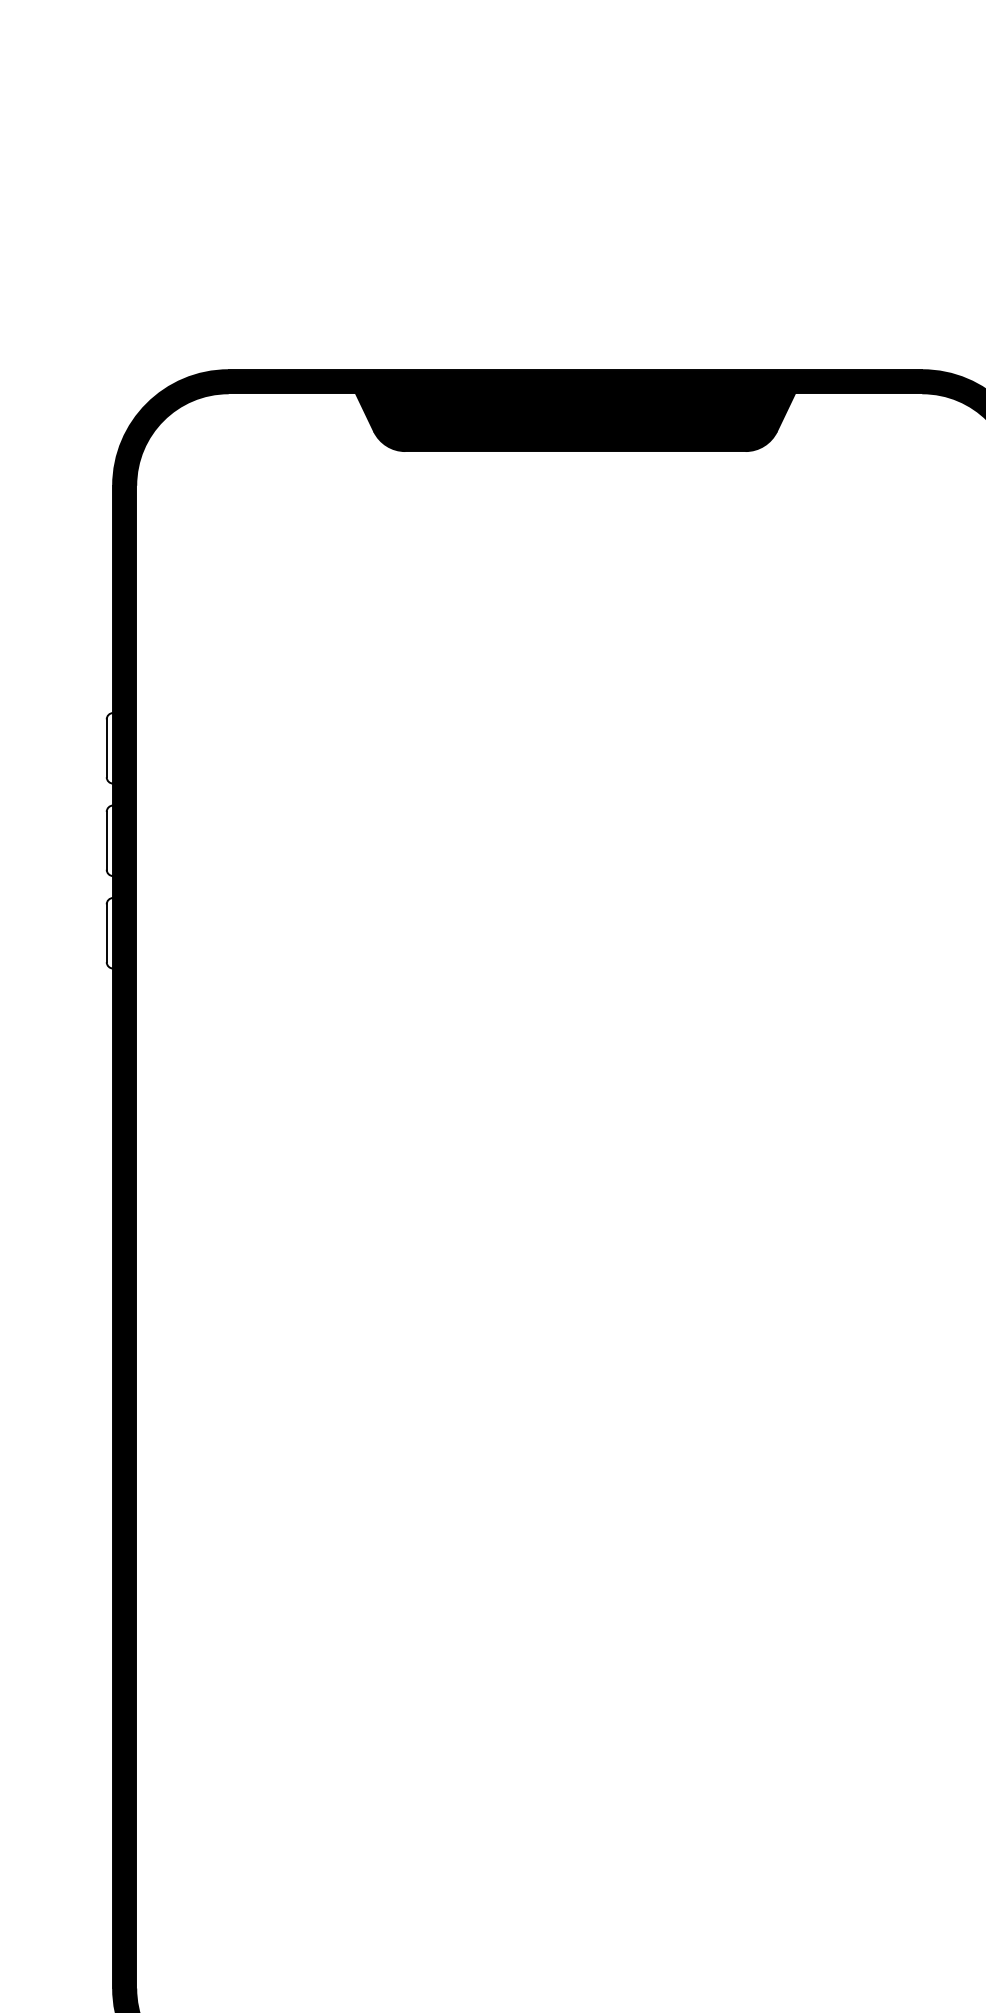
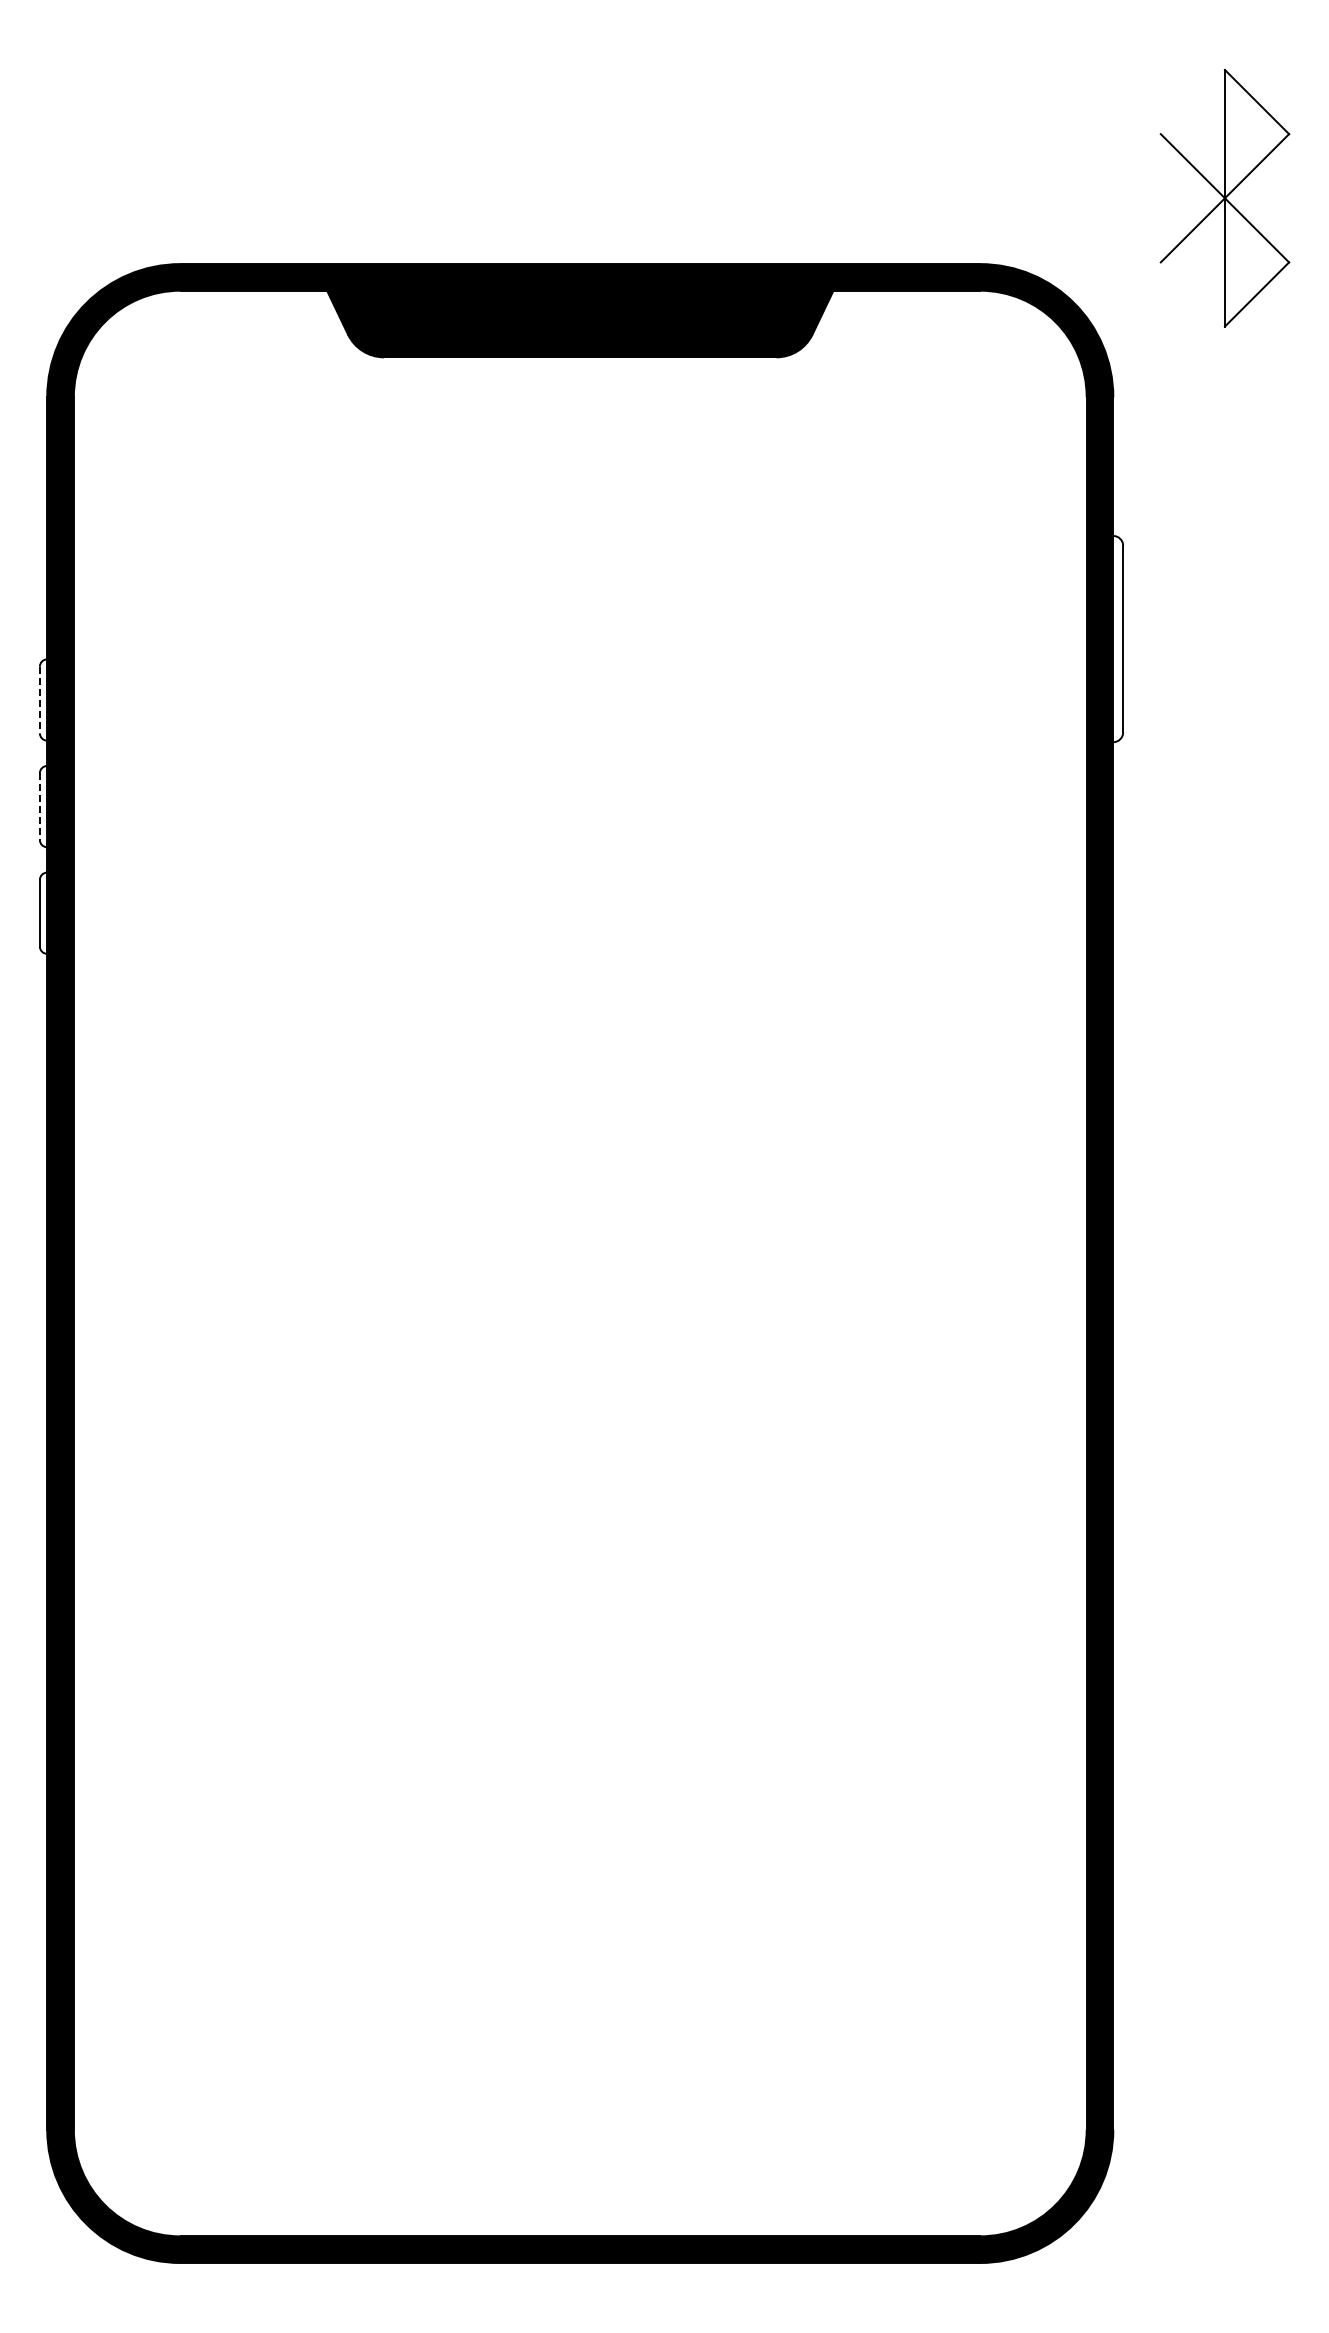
line: (106, 748) -> (39, 700), solid -> dashed
line: (106, 841) -> (39, 807), solid -> dashed

